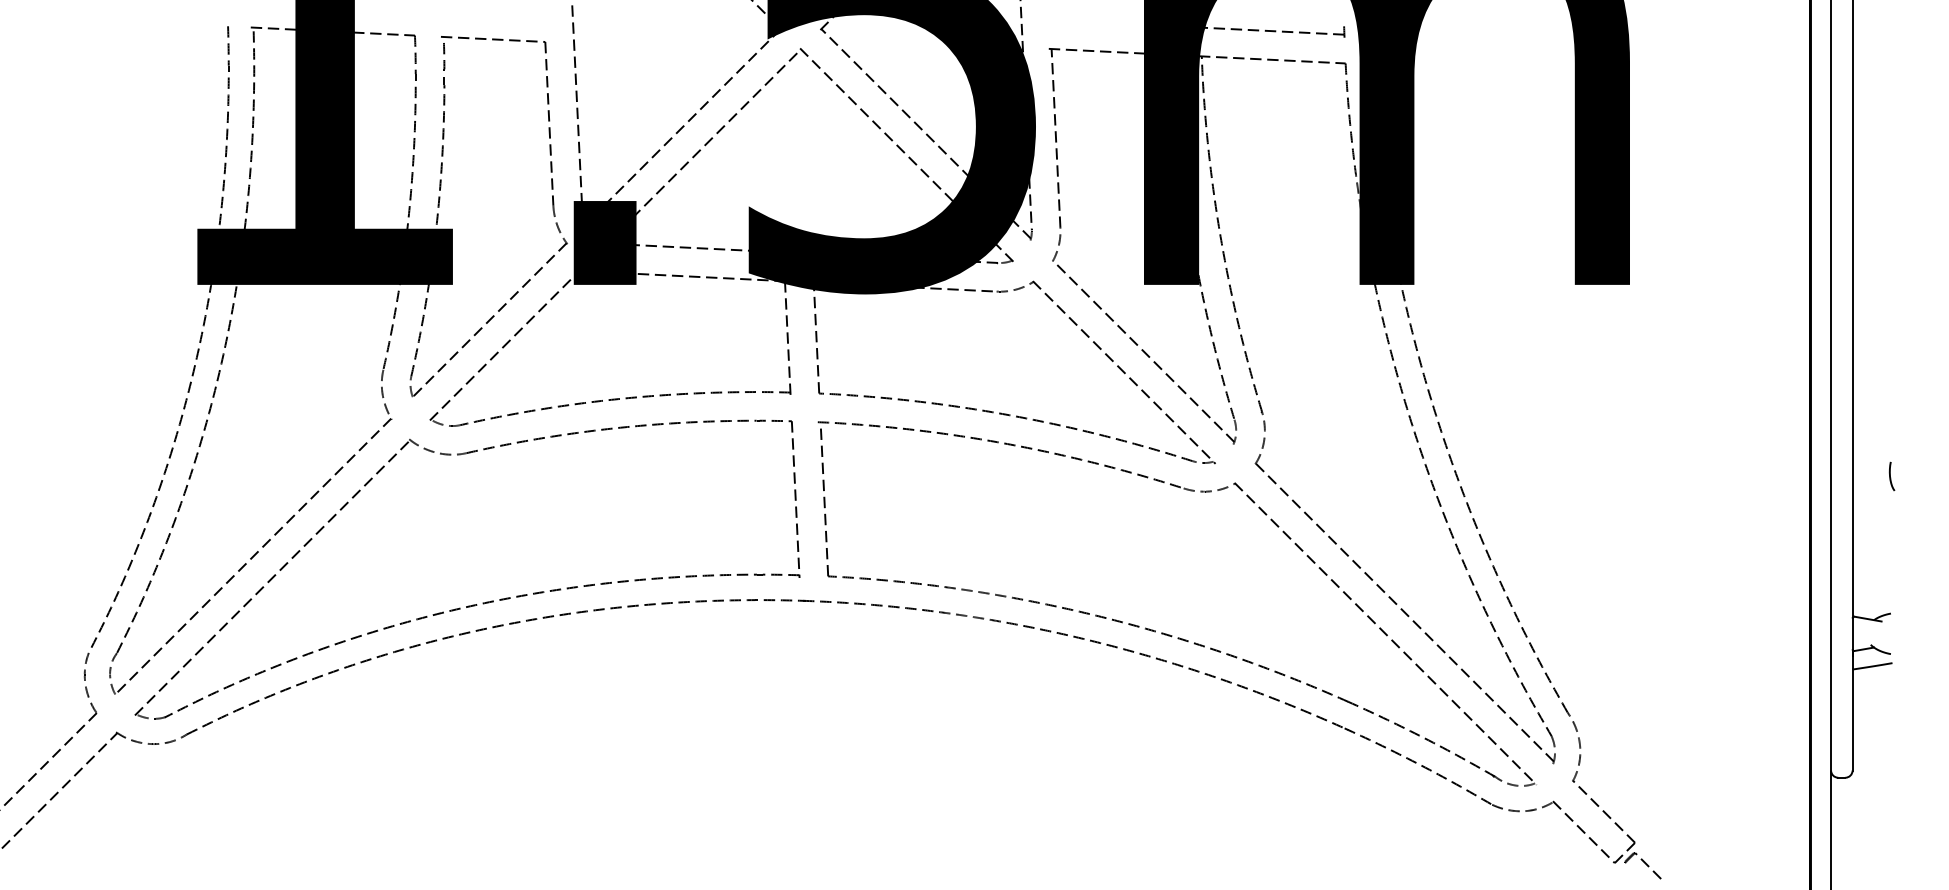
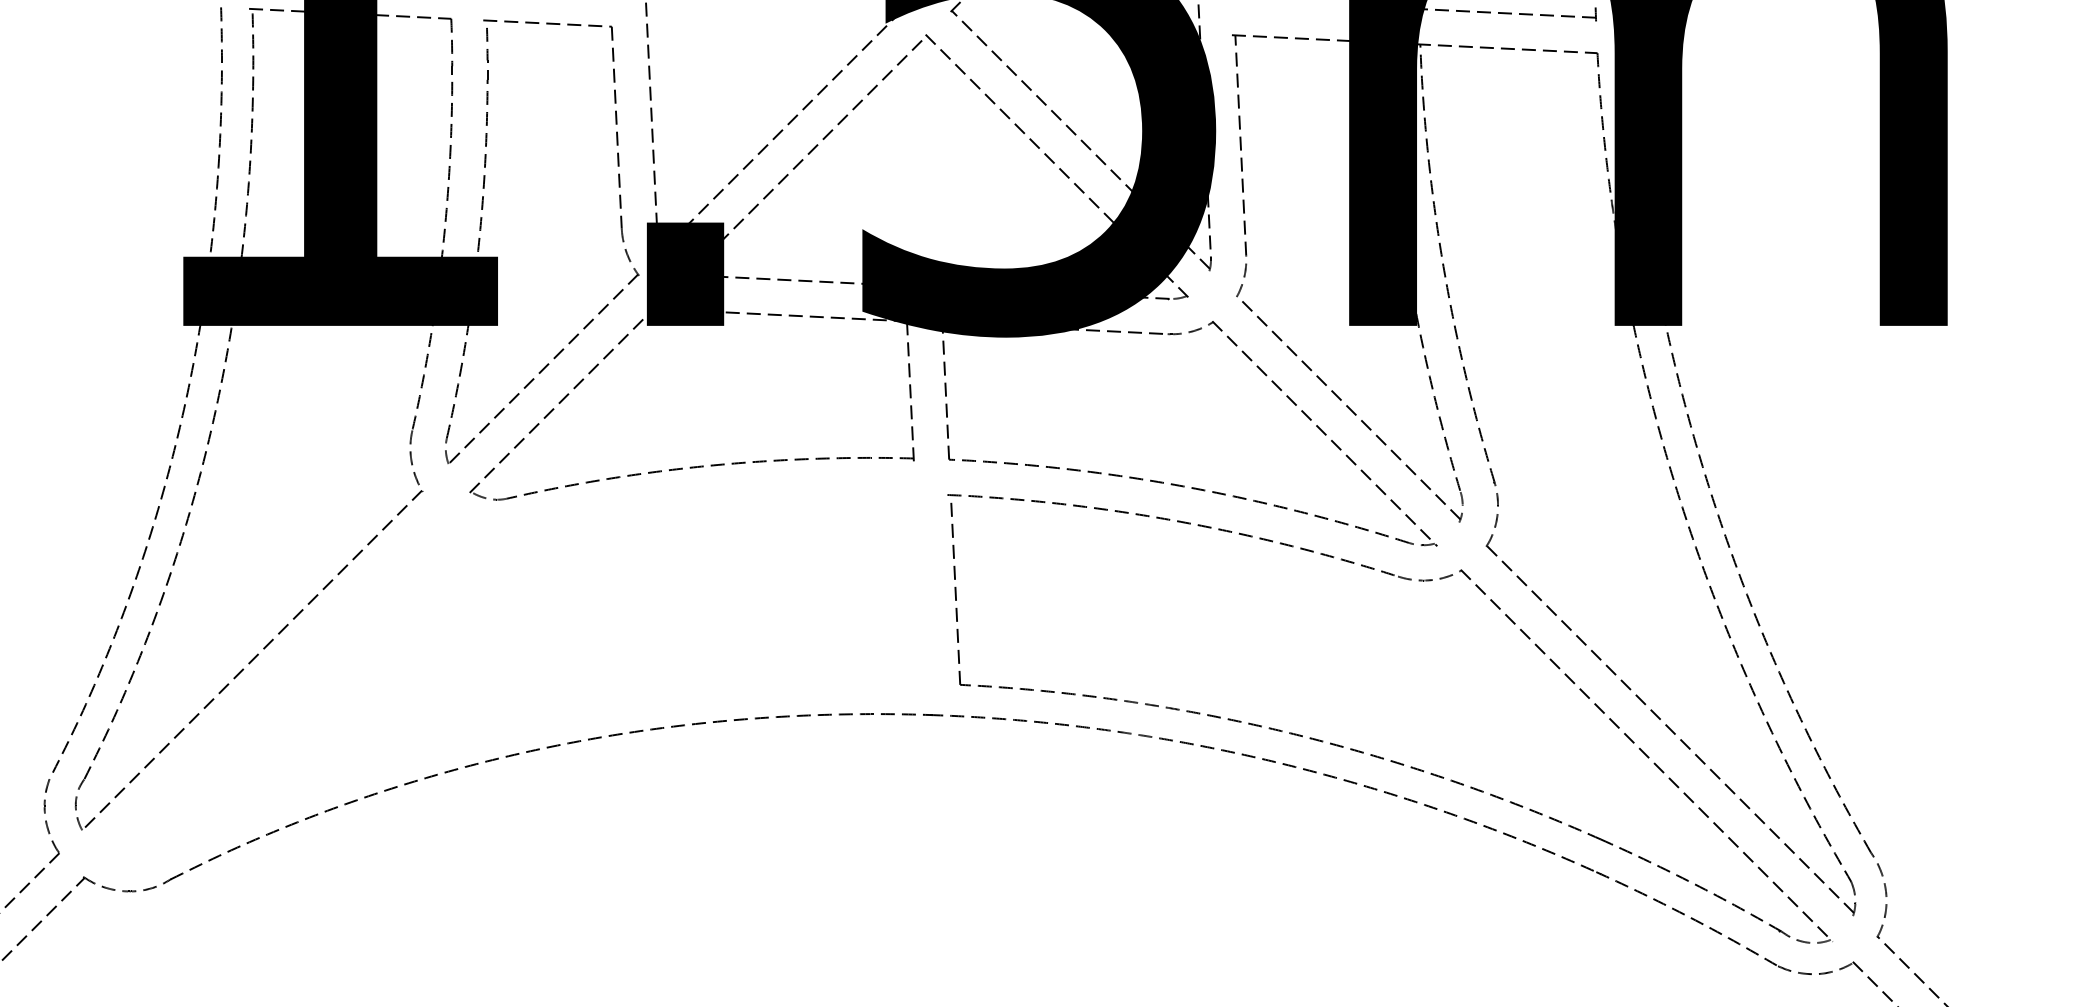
part: (472, 604) -> (522, 719), removed

